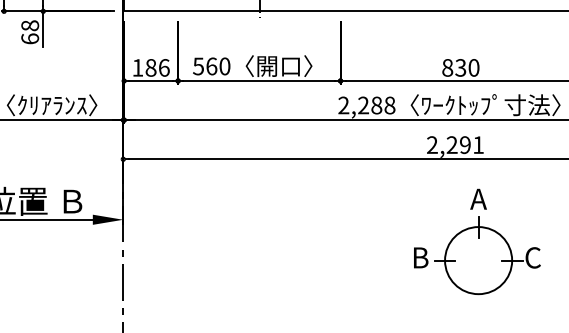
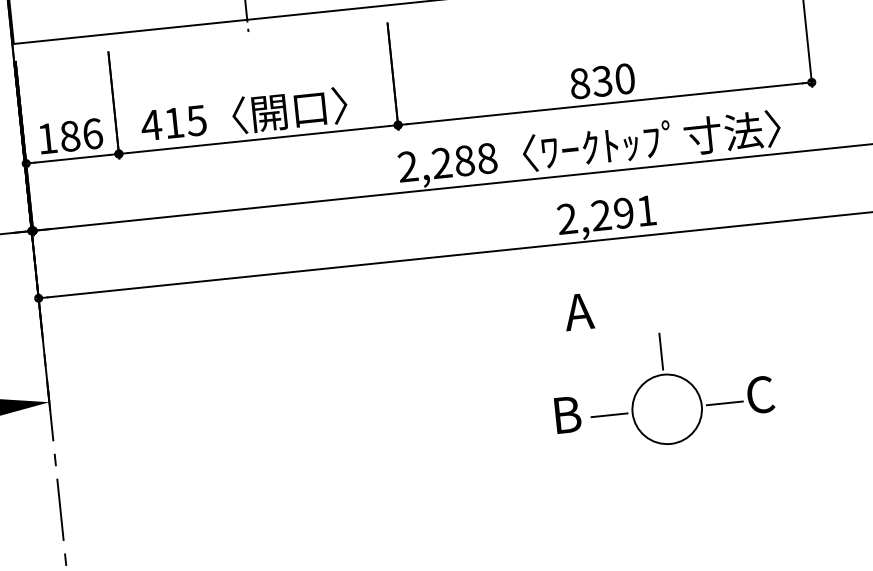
text: (211, 66) -> (173, 123), 560 -> 415
text: (478, 198) -> (578, 310), moved
circle: (478, 260) -> (667, 409), size x0.6

